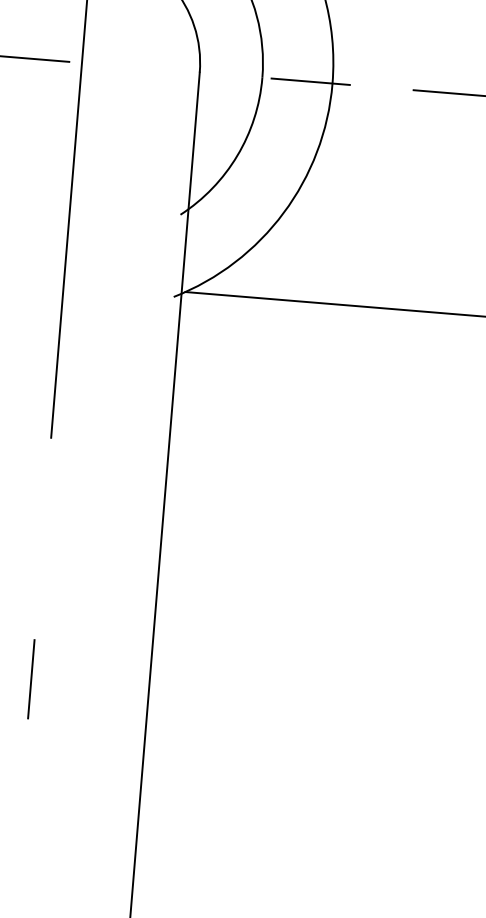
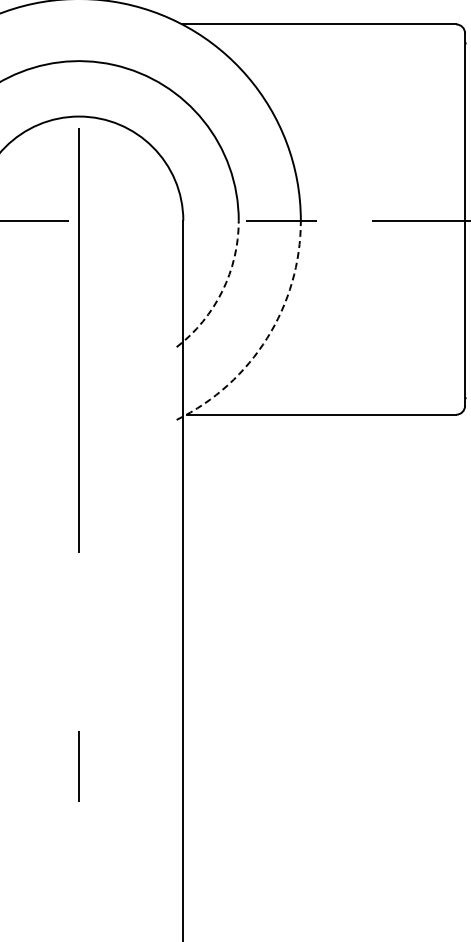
arc: (237, 156) -> (222, 291), solid -> dashed
arc: (283, 213) -> (267, 338), solid -> dashed

